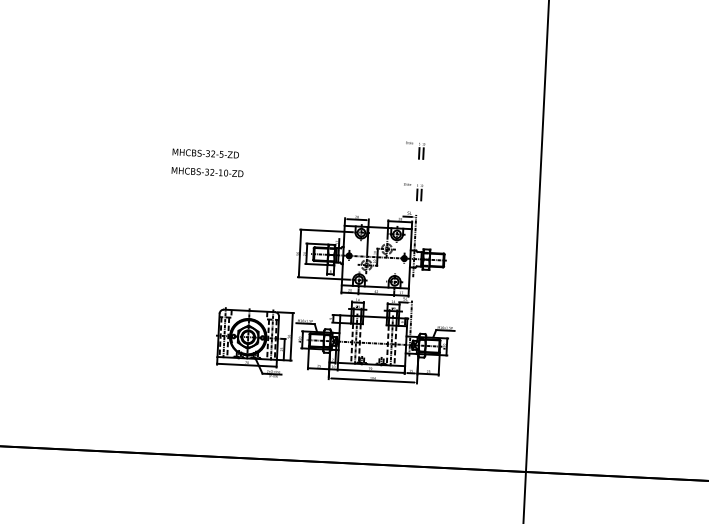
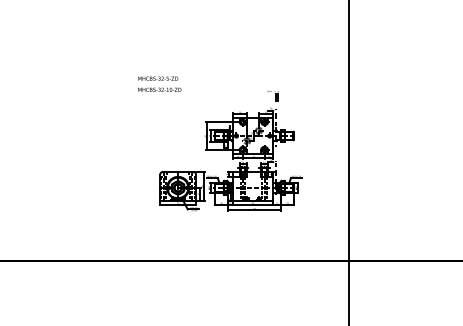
part: (414, 150) -> (272, 70), removed
text: (207, 161) -> (159, 83), moved

